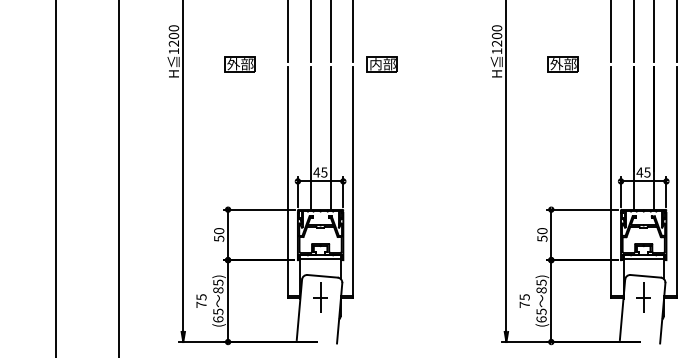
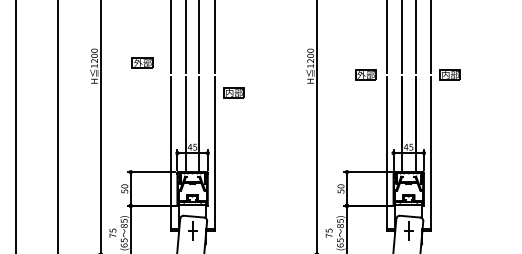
part: (239, 63) -> (142, 62), moved
part: (381, 63) -> (233, 92), moved
part: (562, 63) -> (365, 74), moved

